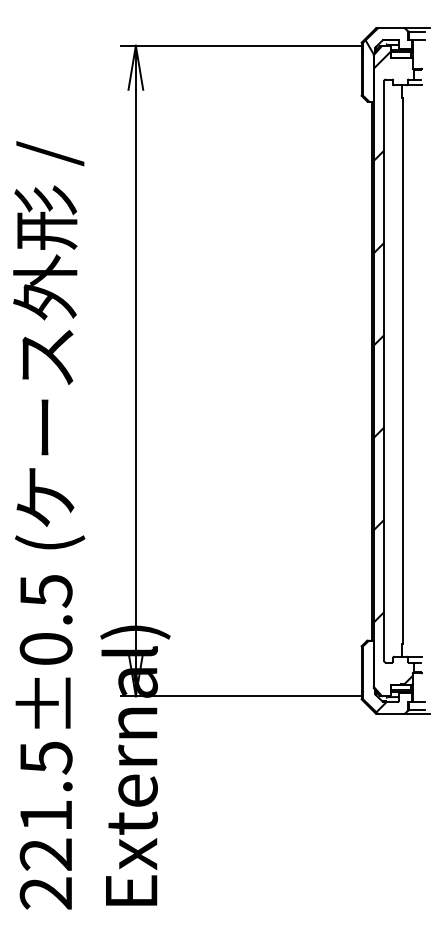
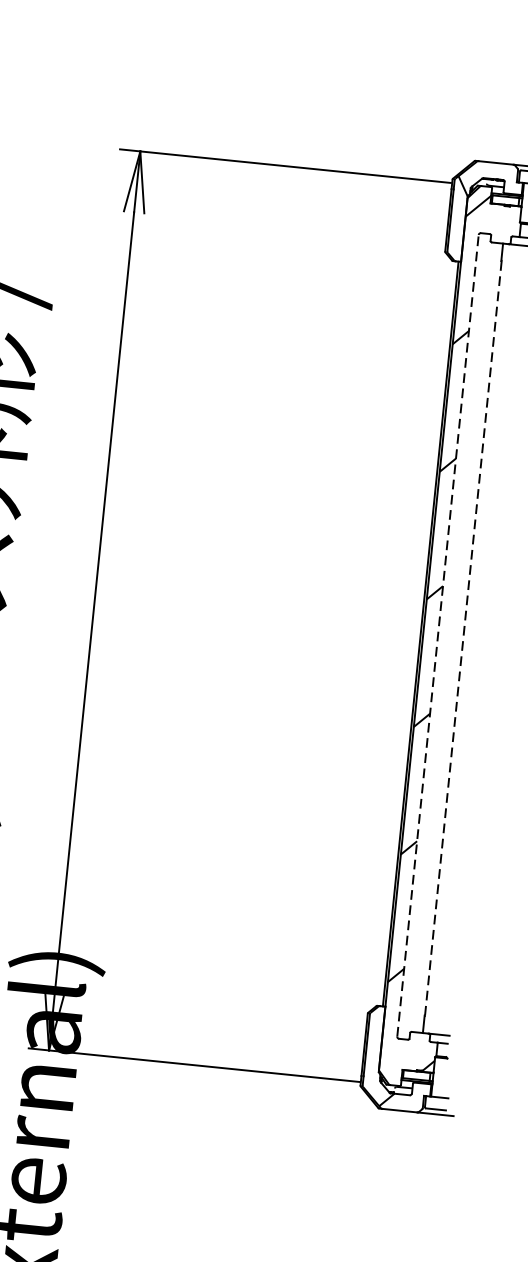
line: (384, 370) -> (438, 635), solid -> dashed
line: (402, 370) -> (463, 637), solid -> dashed

